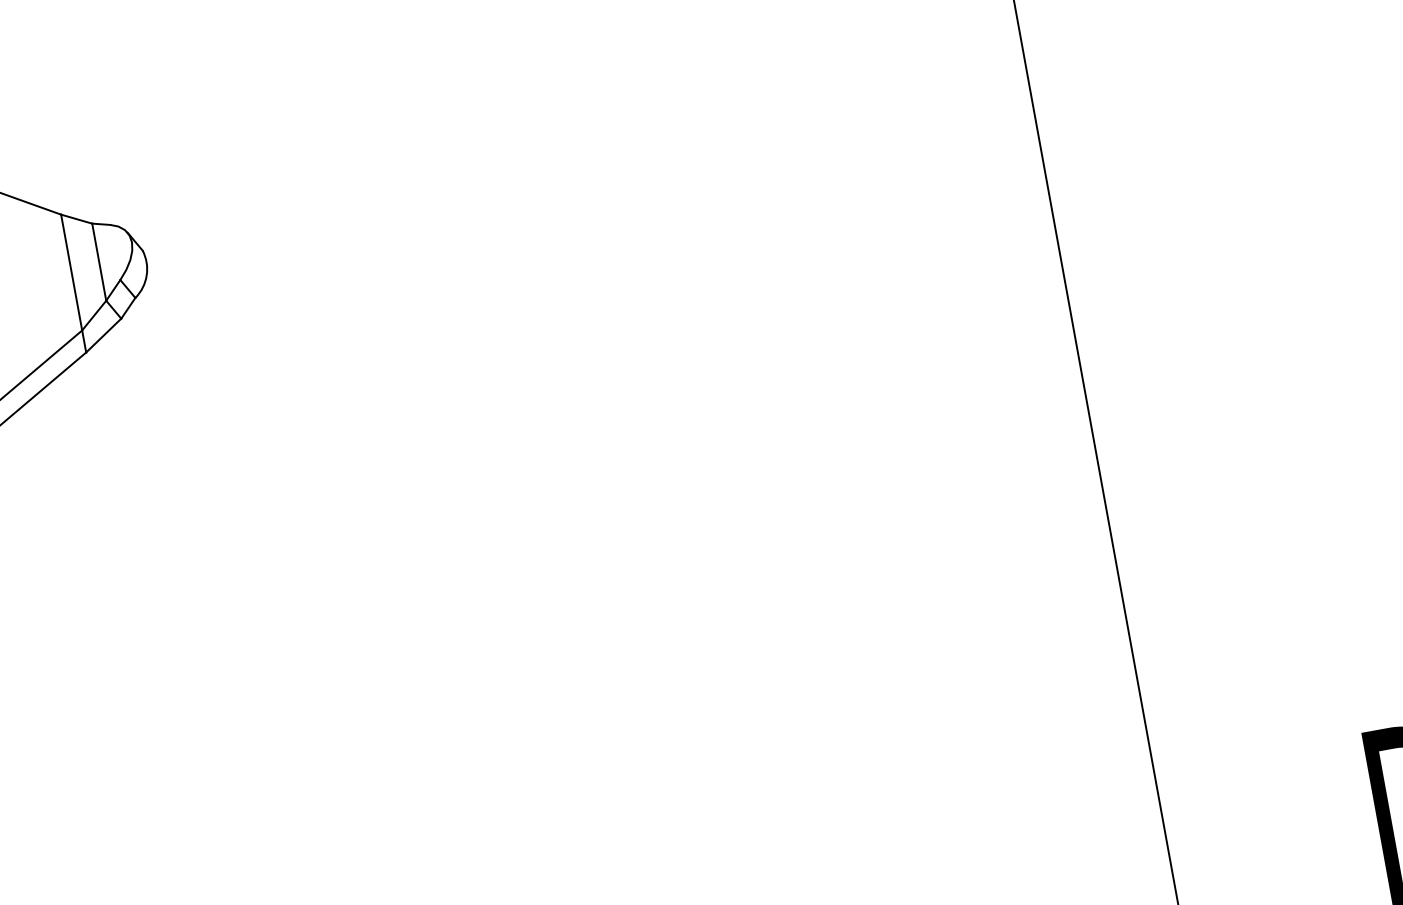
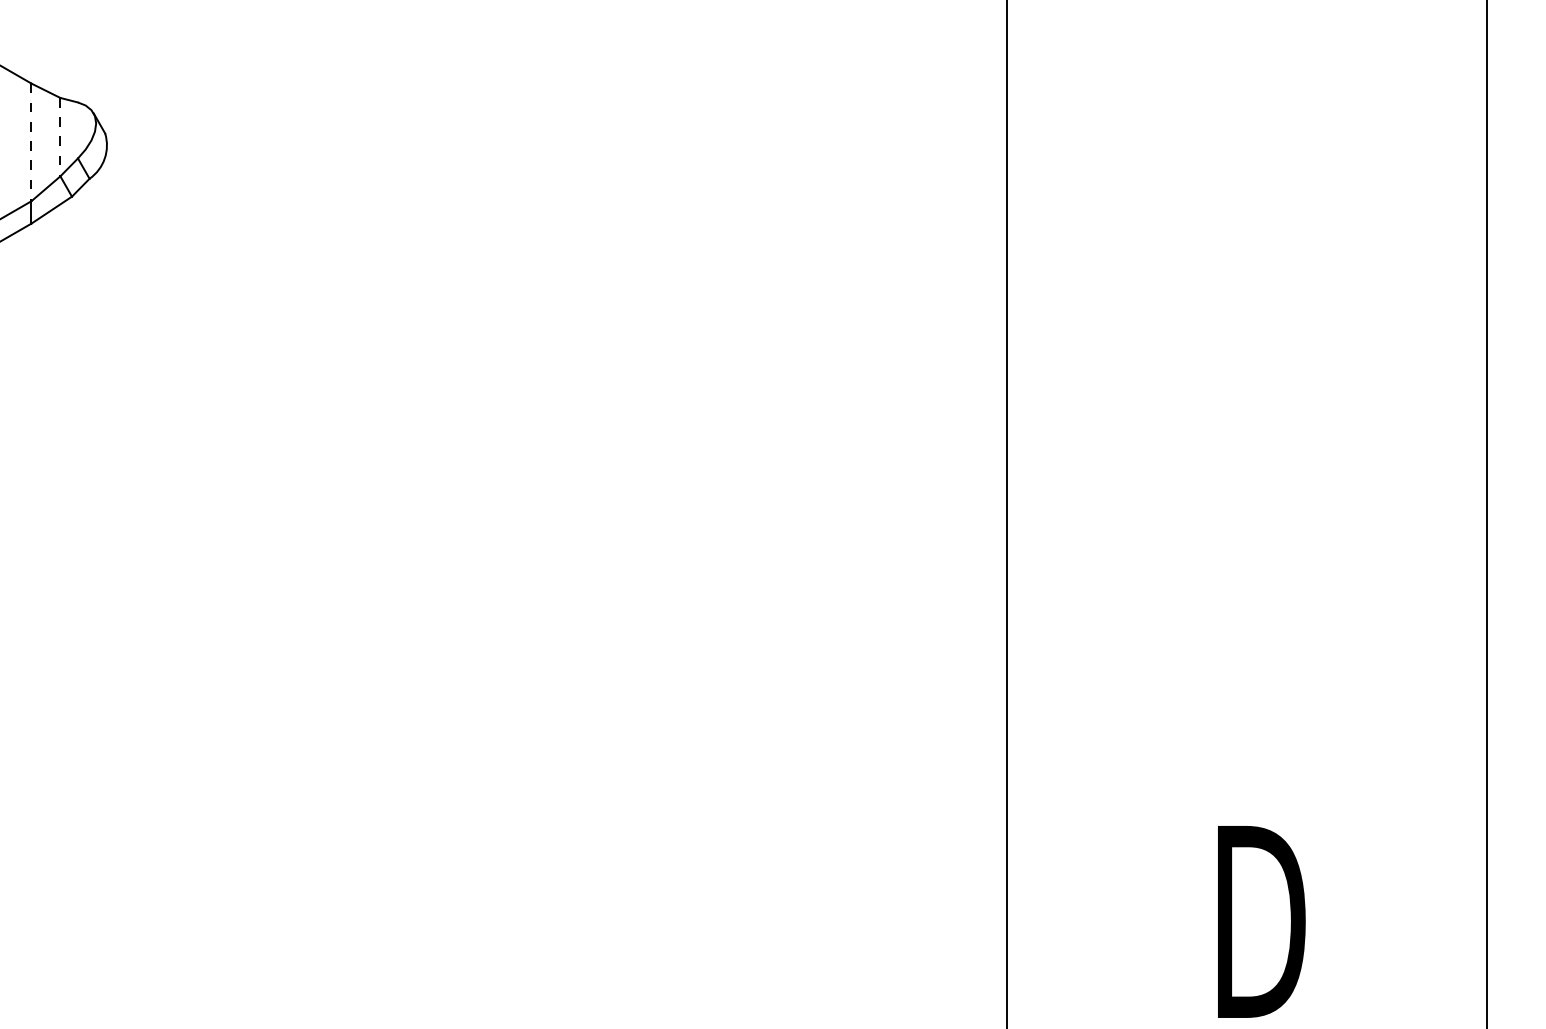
line: (99, 262) -> (60, 137), solid -> dashed
line: (71, 272) -> (31, 142), solid -> dashed

